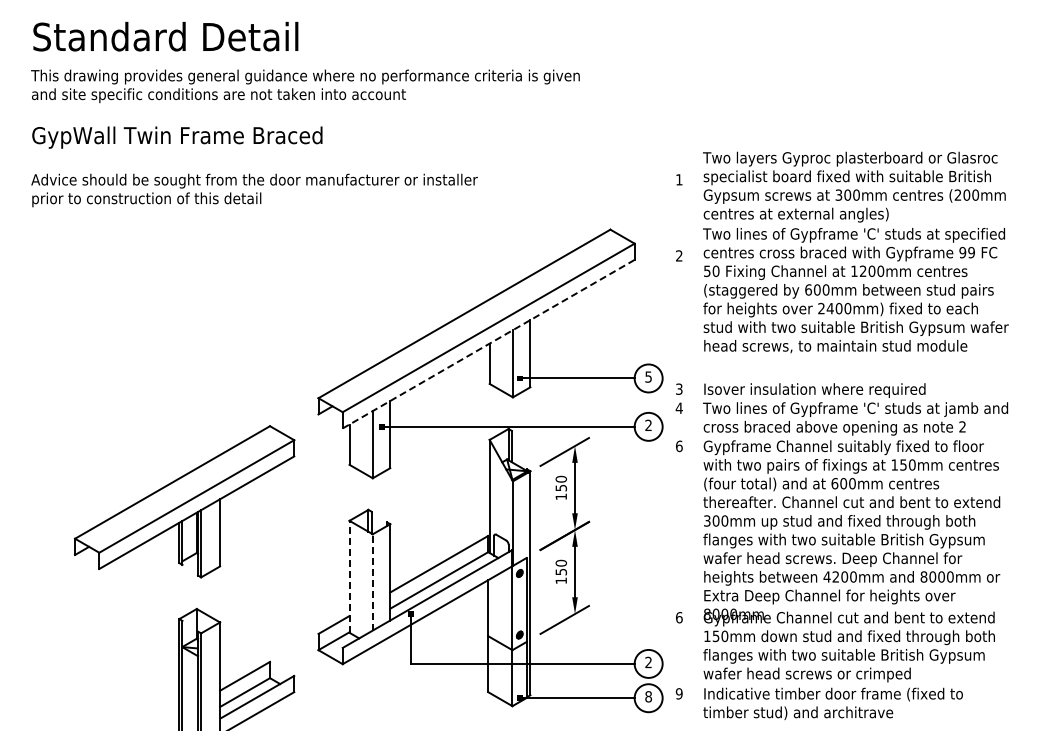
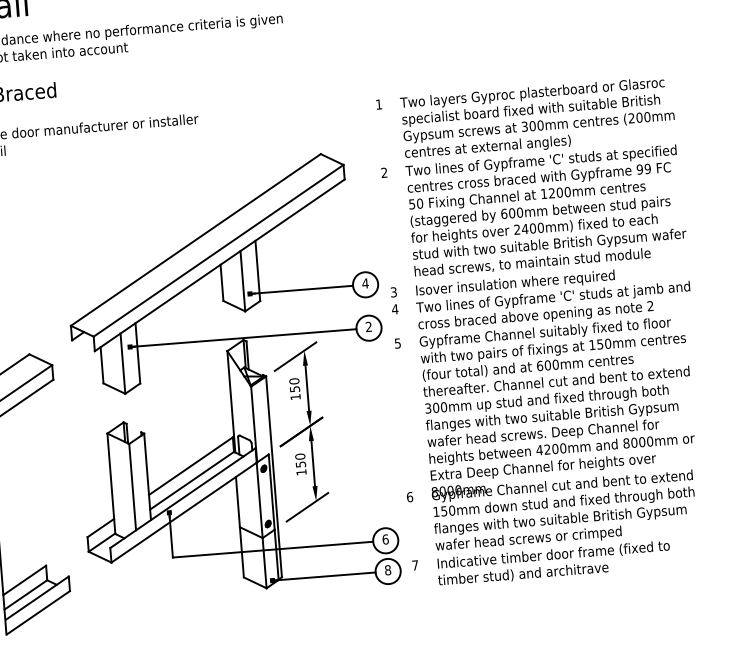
text: (855, 252) -> (543, 177), moved
line: (488, 344) -> (219, 265), dashed -> solid
text: (648, 376) -> (365, 283), 5 -> 4
text: (679, 446) -> (398, 343), 6 -> 5
line: (349, 576) -> (111, 483), dashed -> solid
line: (372, 581) -> (132, 486), dashed -> solid
text: (648, 662) -> (385, 539), 2 -> 6
text: (678, 693) -> (414, 565), 9 -> 7

